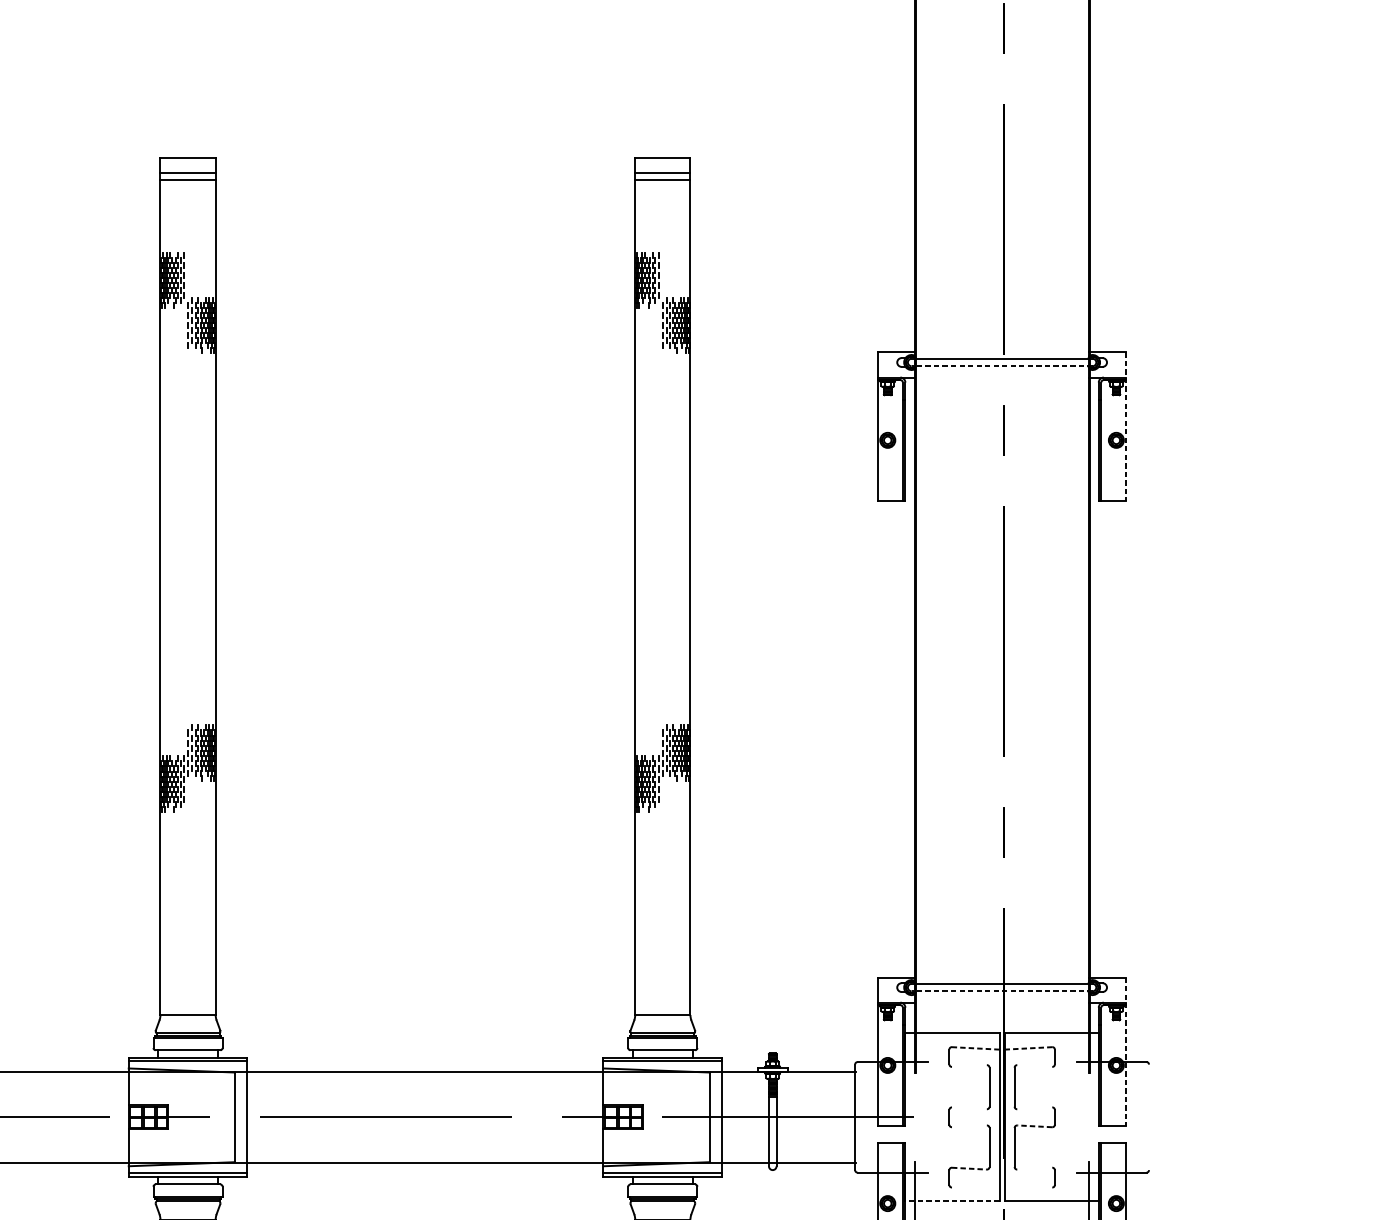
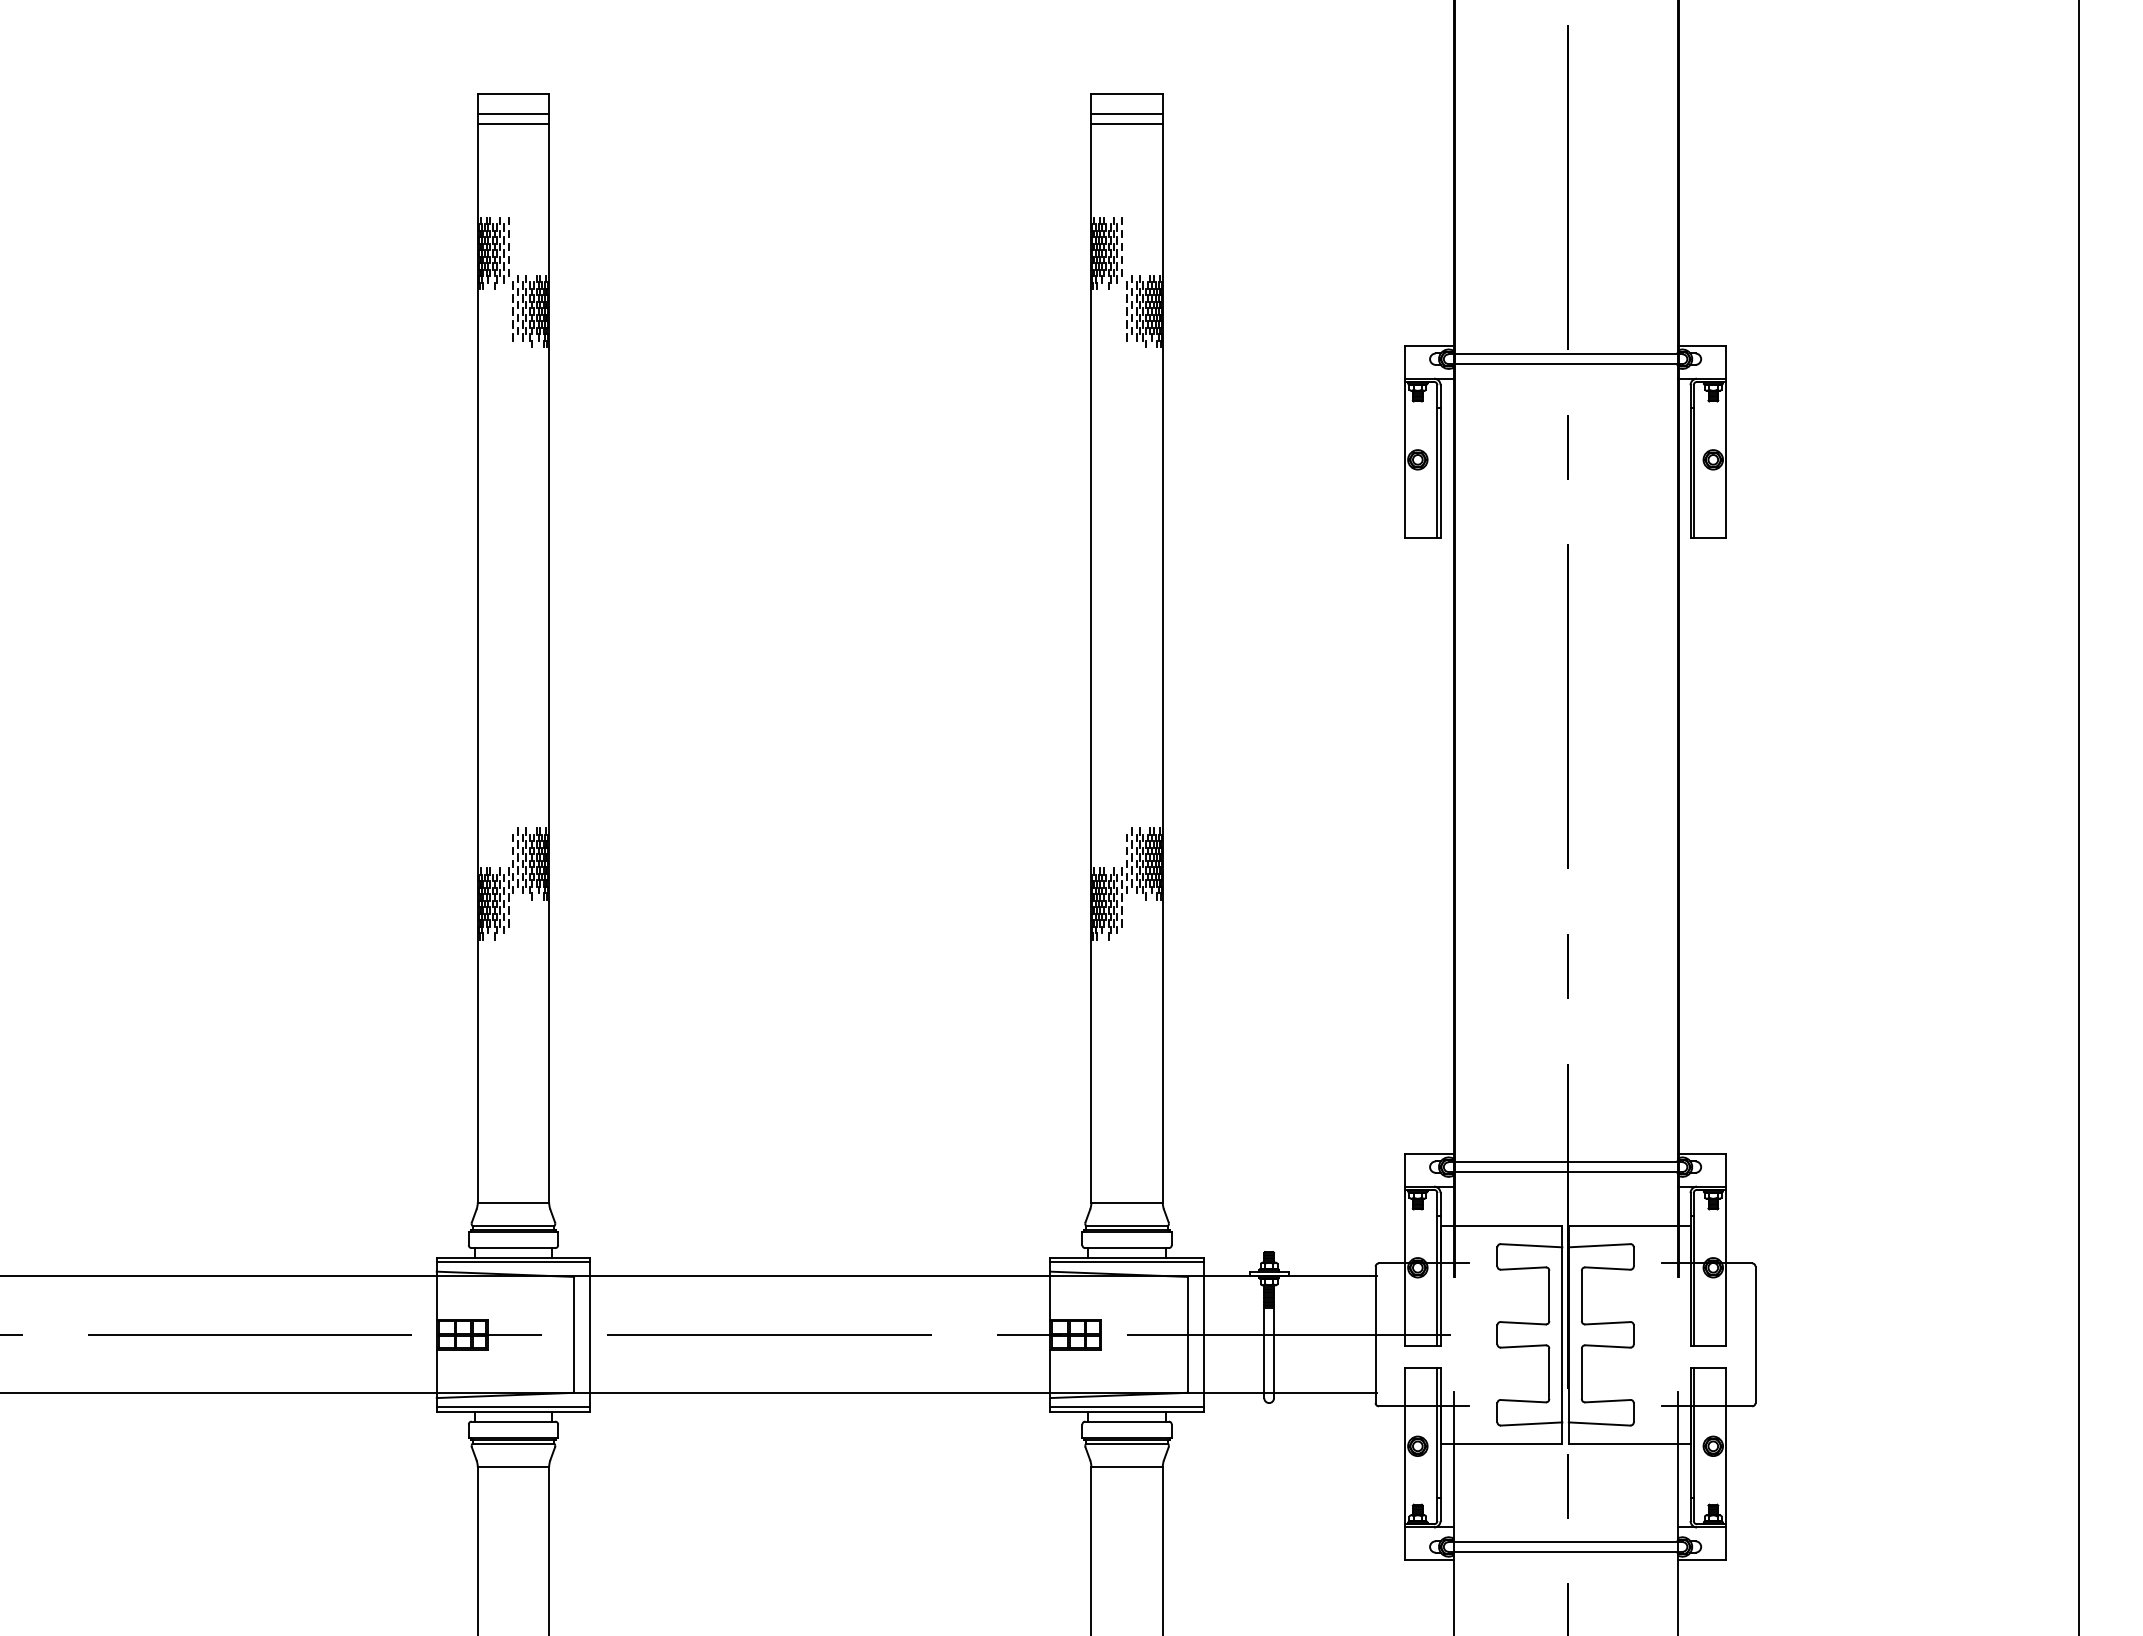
line: (1002, 366) -> (1565, 364), dashed -> solid
line: (1126, 426) -> (1726, 442), dashed -> solid
line: (1002, 990) -> (1565, 1171), dashed -> solid
line: (975, 1048) -> (1531, 1245), dashed -> solid
line: (1028, 1048) -> (1599, 1245), dashed -> solid
line: (1126, 1051) -> (1726, 1249), dashed -> solid
line: (968, 1066) -> (1522, 1268), added
line: (1034, 1066) -> (1607, 1268), added
line: (968, 1108) -> (1522, 1323), added
line: (1034, 1108) -> (1607, 1323), added
line: (1149, 1117) -> (1755, 1334), added
line: (968, 1126) -> (1522, 1346), added
line: (1034, 1126) -> (1607, 1346), dashed -> solid
line: (969, 1168) -> (1523, 1401), dashed -> solid
line: (1034, 1168) -> (1607, 1401), added
line: (975, 1185) -> (1531, 1423), added
line: (1028, 1185) -> (1599, 1423), added
line: (952, 1201) -> (1501, 1443), dashed -> solid

